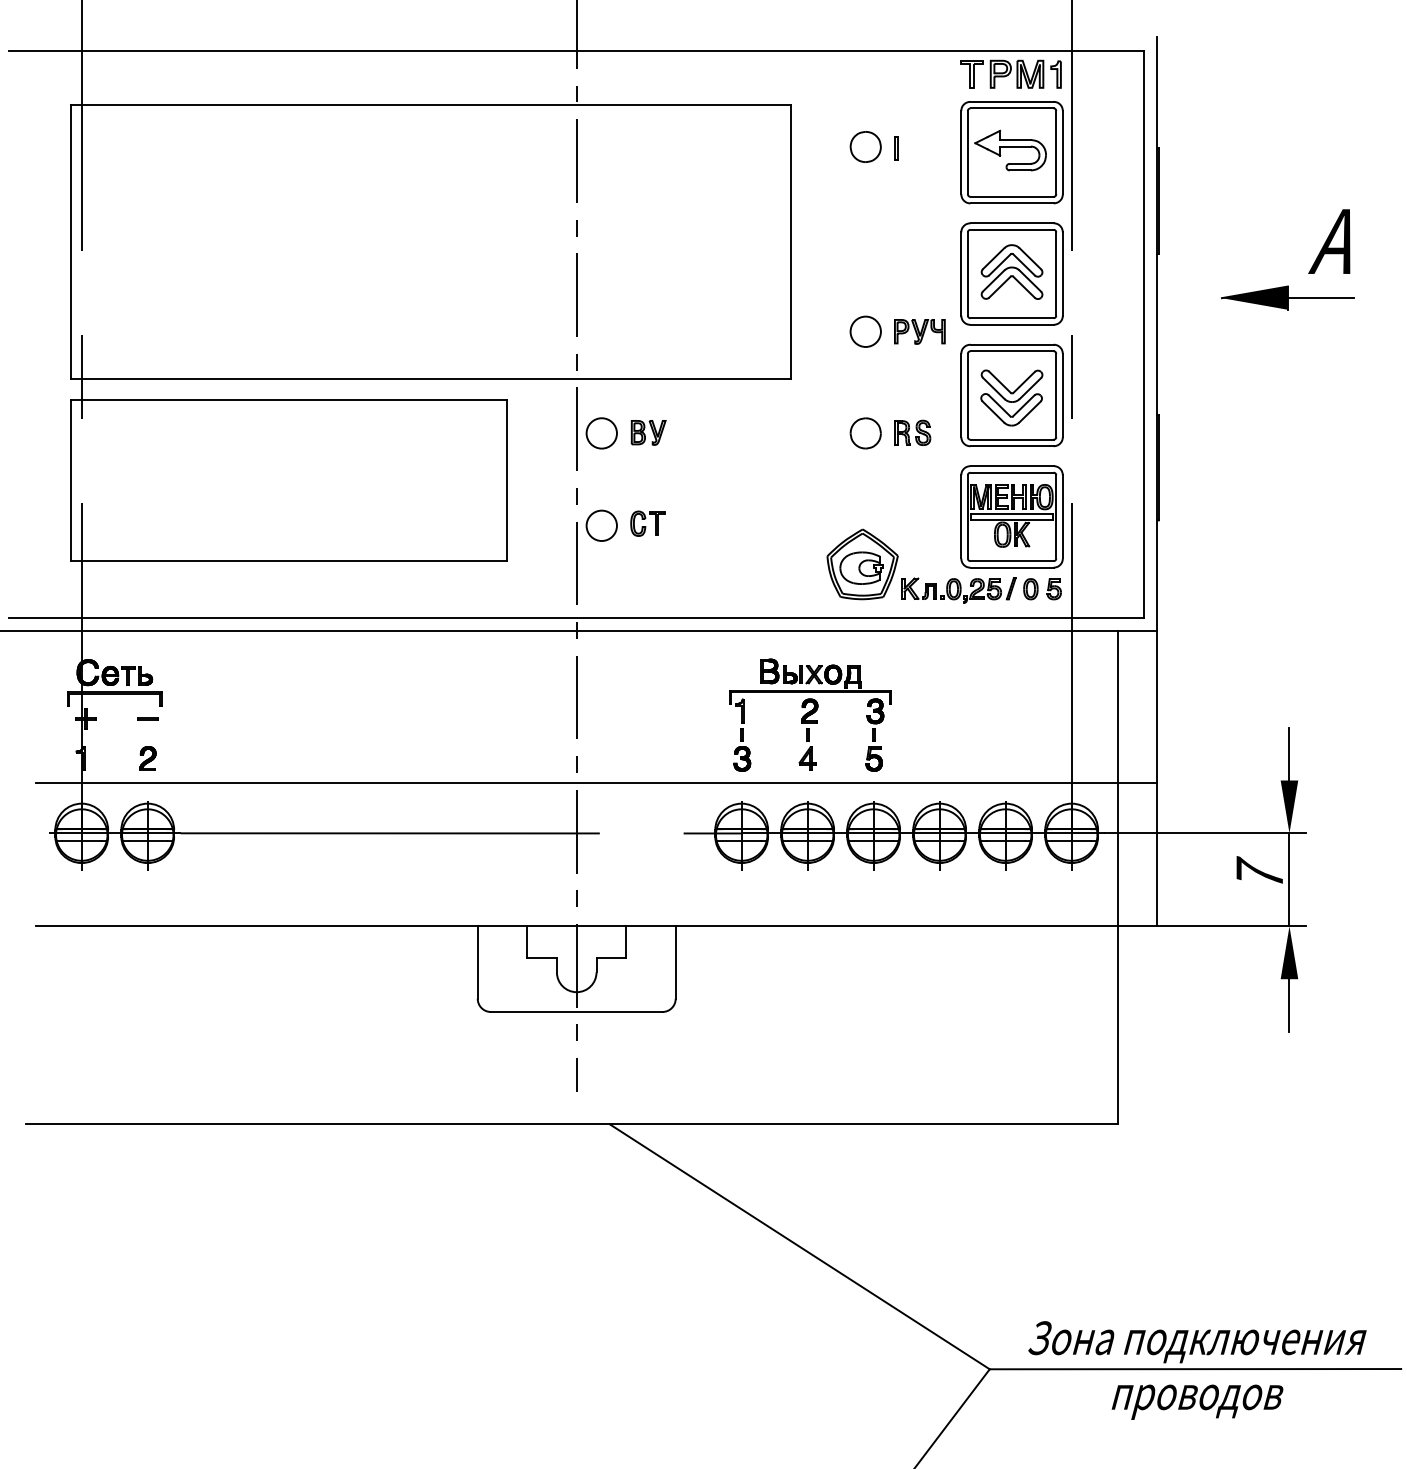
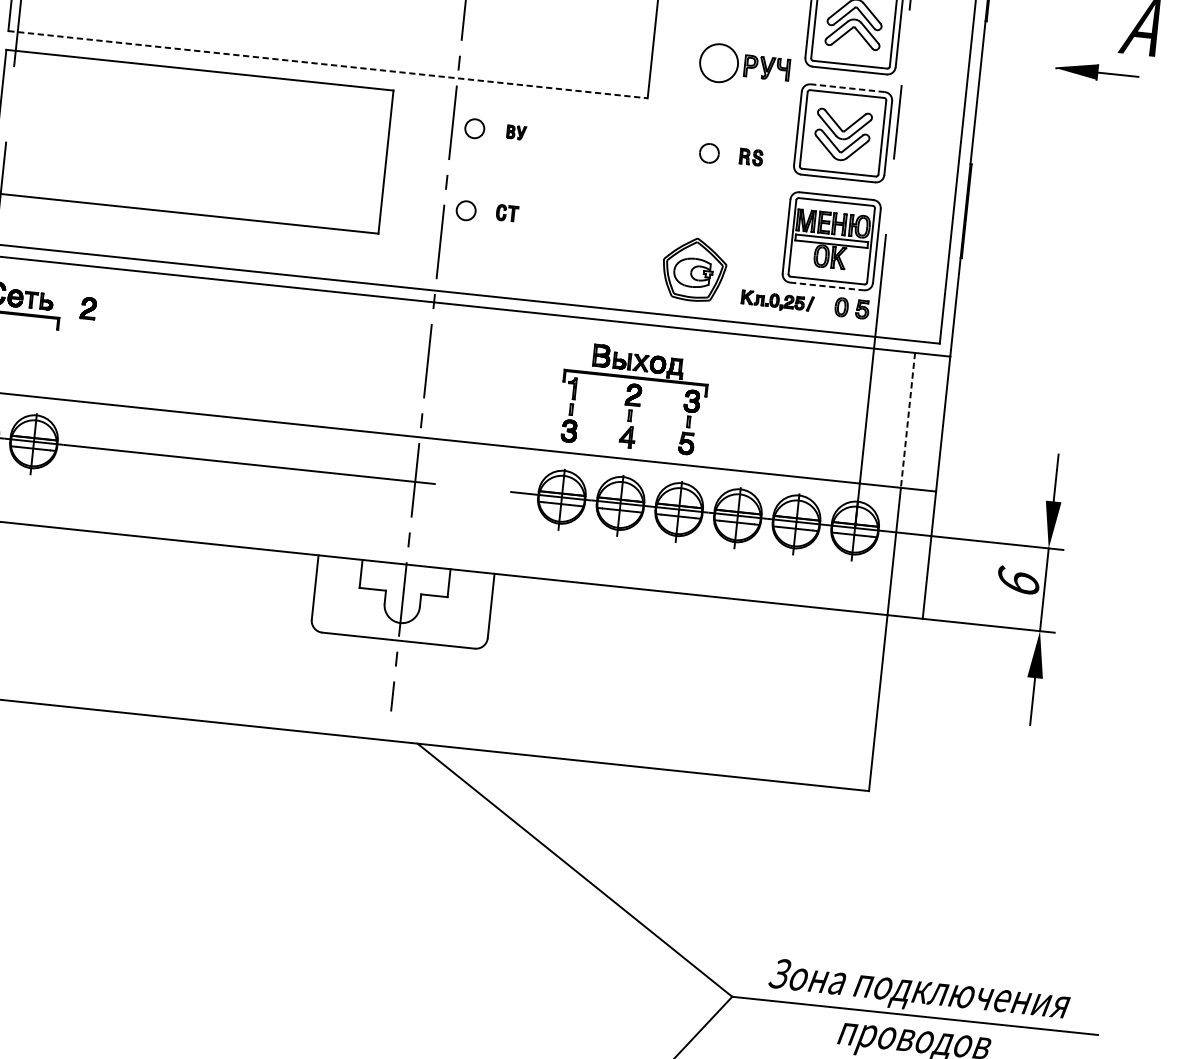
part: (1287, 297) -> (1097, 72), size x0.7
part: (865, 331) -> (718, 62), size x1.4
line: (1012, 344) -> (848, 88), solid -> dashed
line: (430, 379) -> (327, 64), solid -> dashed
part: (648, 432) -> (516, 132), size x0.6
part: (912, 432) -> (751, 156), size x0.7
part: (601, 433) -> (474, 128), size x0.7
part: (865, 433) -> (709, 153), size x0.7
part: (647, 523) -> (507, 213), size x0.7
part: (601, 525) -> (466, 210), size x0.7
line: (1012, 567) -> (827, 286), solid -> dashed
part: (958, 590) -> (777, 301), size x0.7
line: (1117, 707) -> (907, 420), solid -> dashed
line: (147, 718) -> (44, 339), removed
part: (147, 758) -> (88, 308), moved
text: (1259, 871) -> (1018, 579), 7 -> 6

